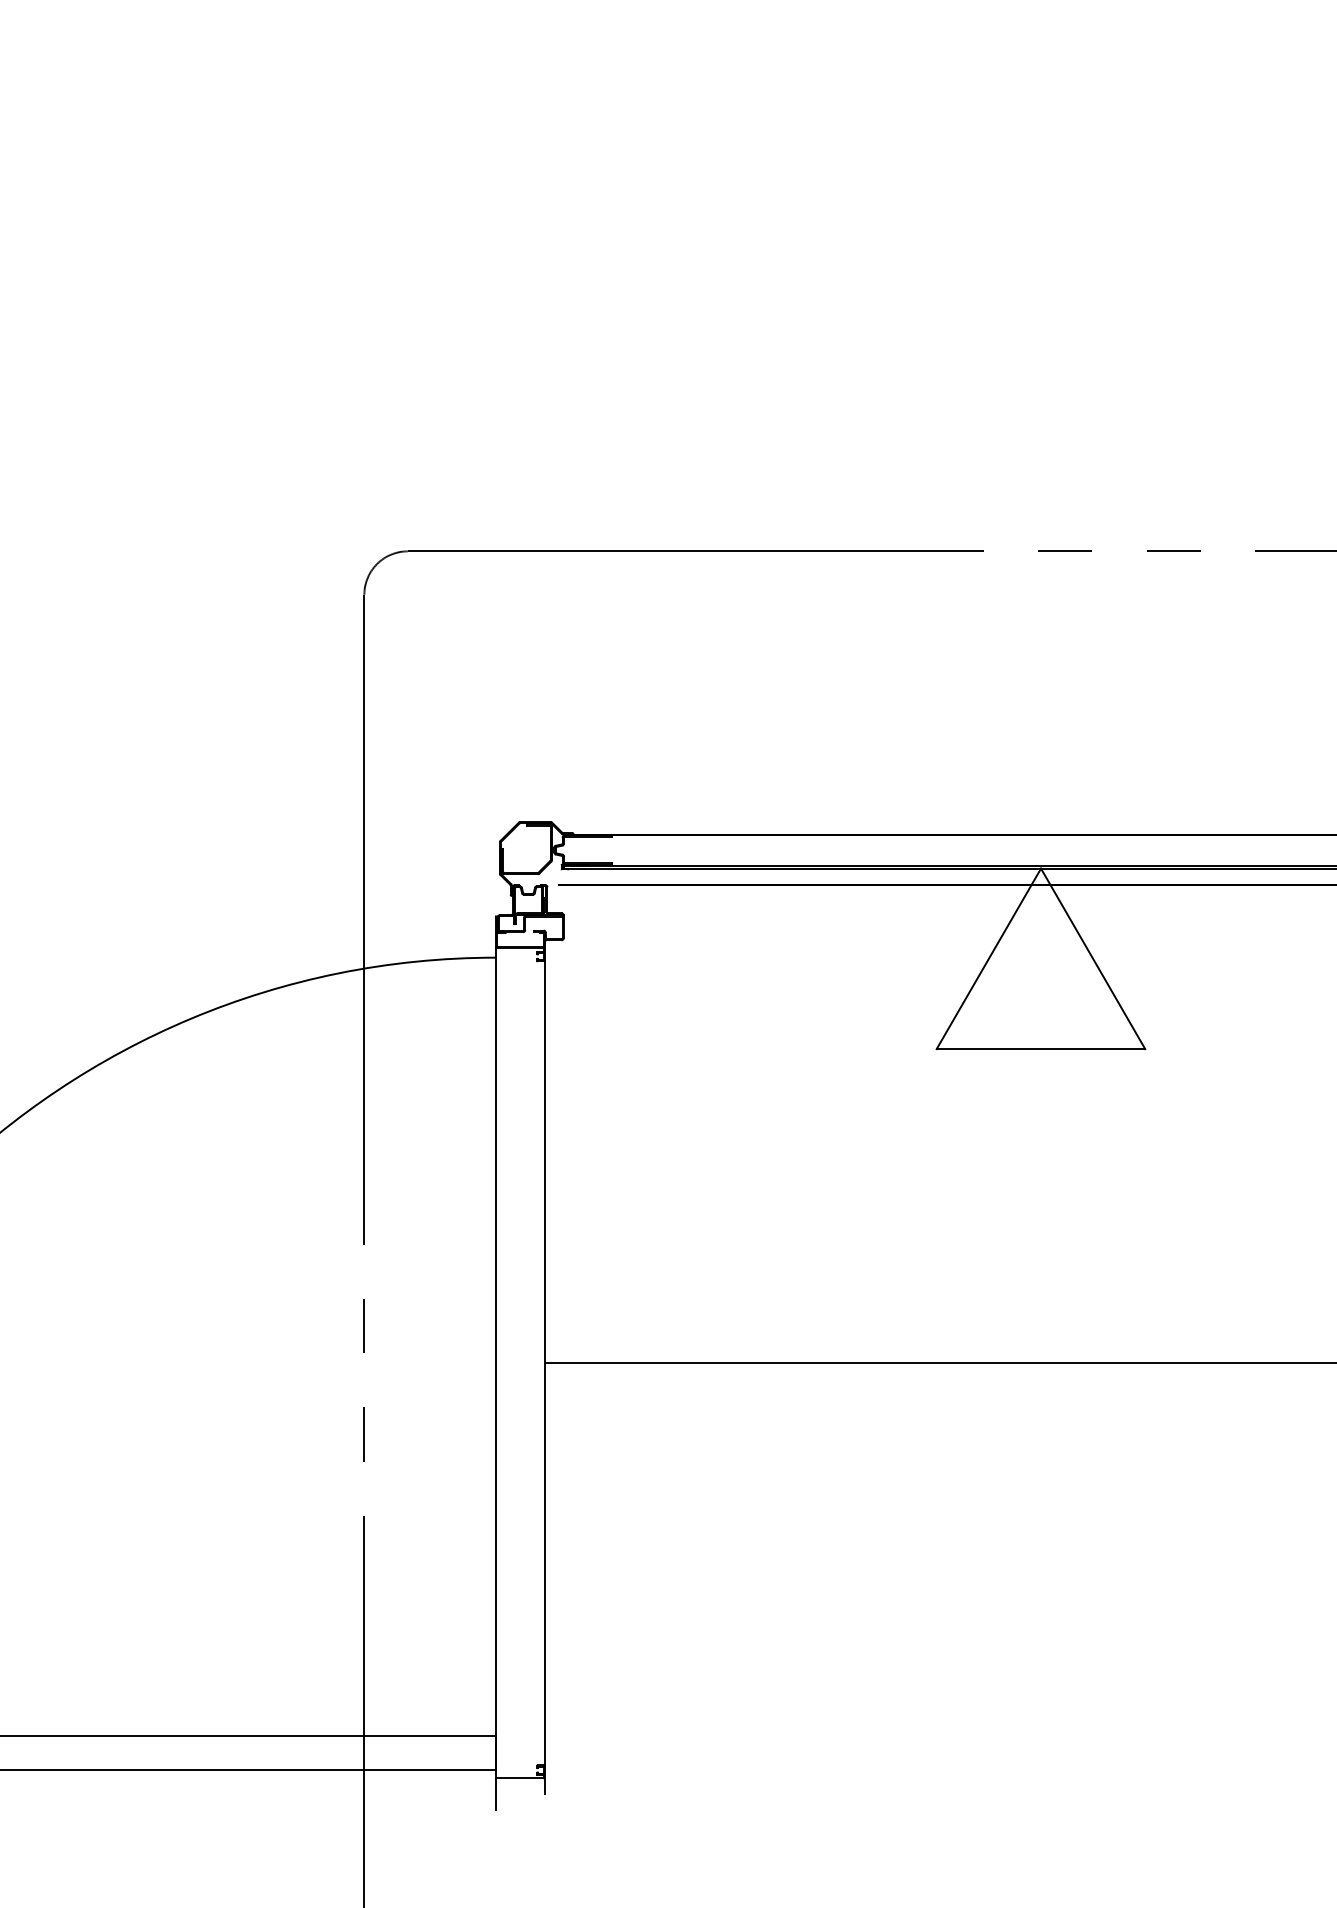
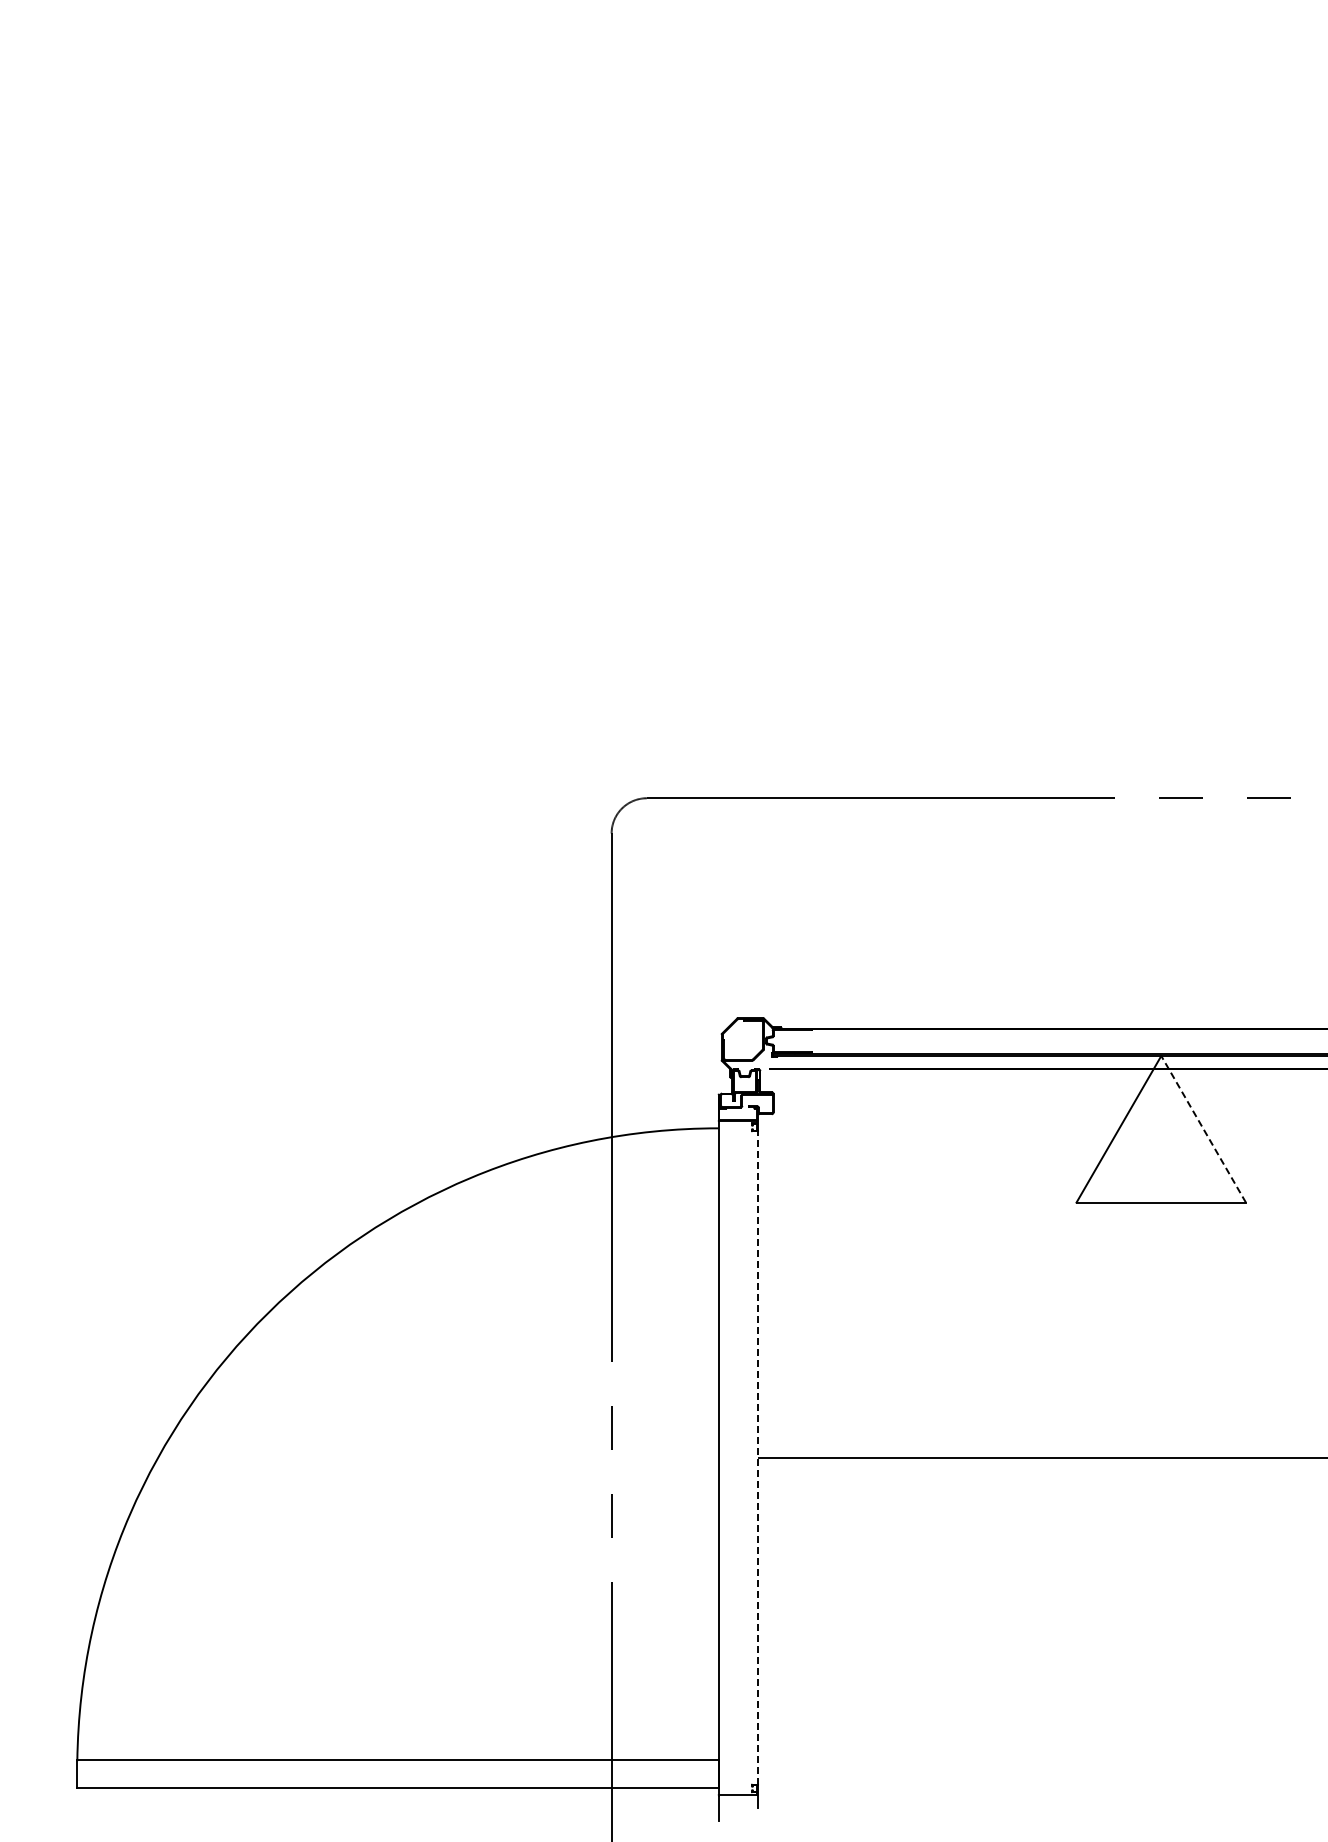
line: (1092, 959) -> (1203, 1129), solid -> dashed
line: (545, 1362) -> (758, 1457), solid -> dashed

